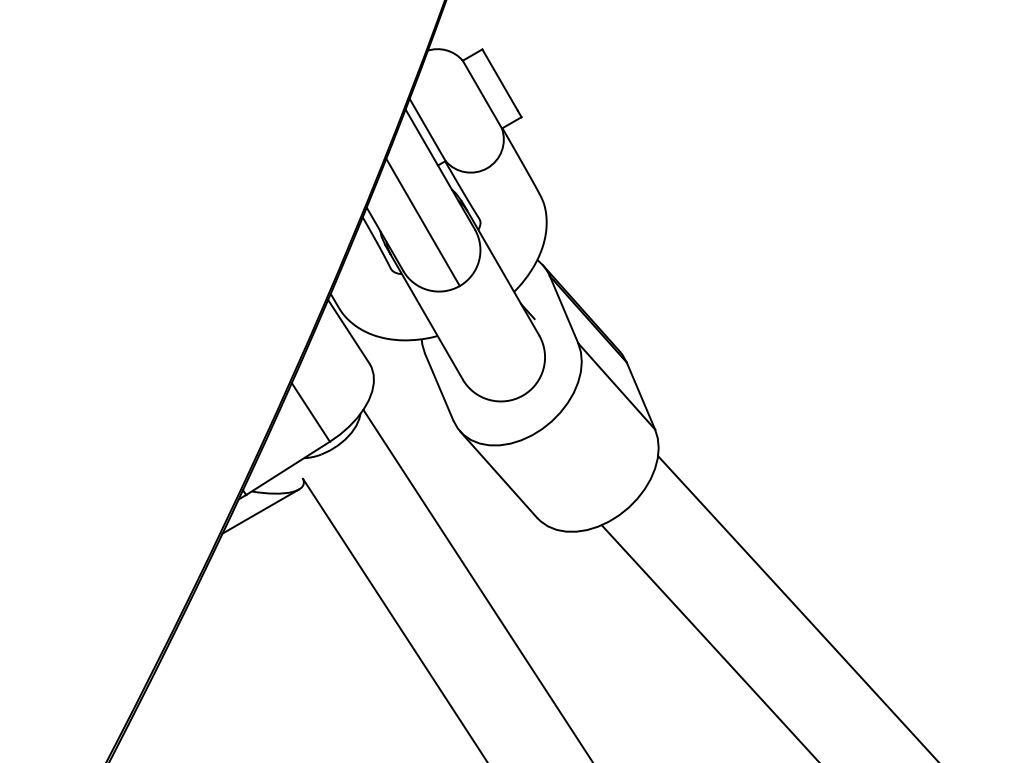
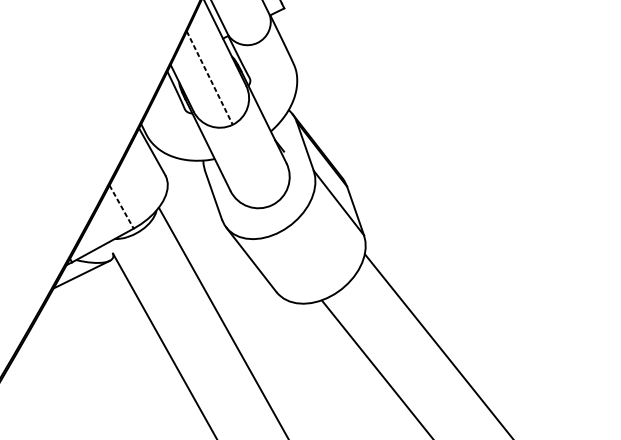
line: (423, 222) -> (210, 78), solid -> dashed
line: (311, 412) -> (122, 207), solid -> dashed

